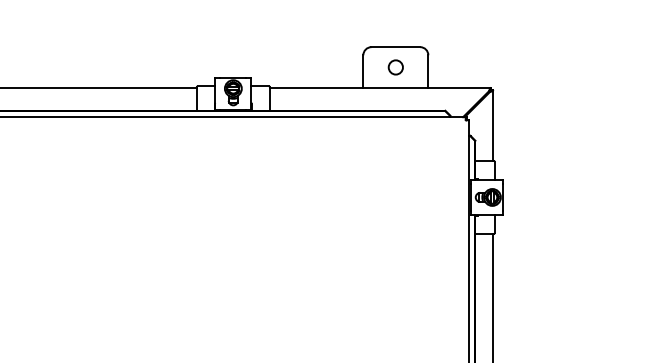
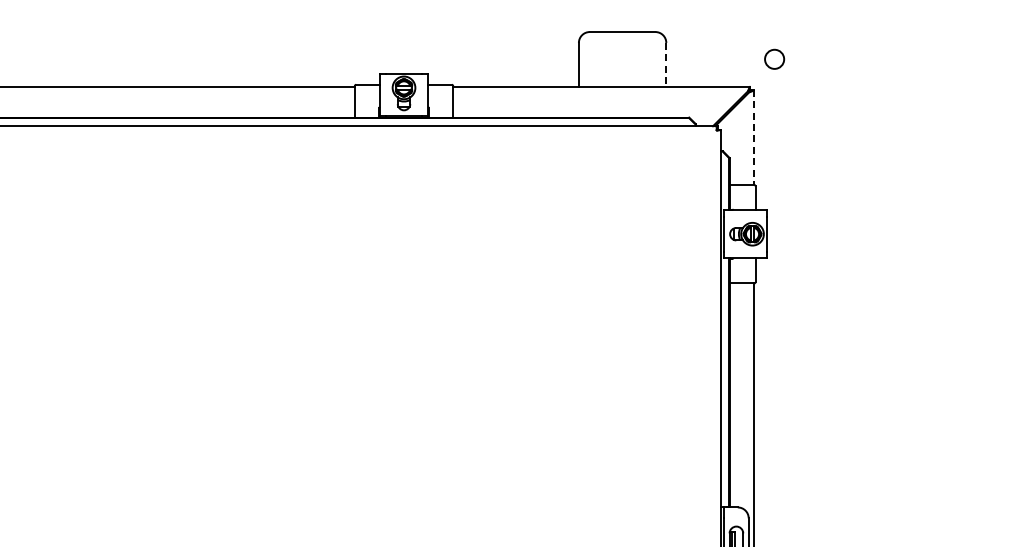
circle: (395, 66) -> (774, 58), moved
line: (428, 71) -> (666, 64), solid -> dashed
line: (493, 125) -> (753, 137), solid -> dashed

